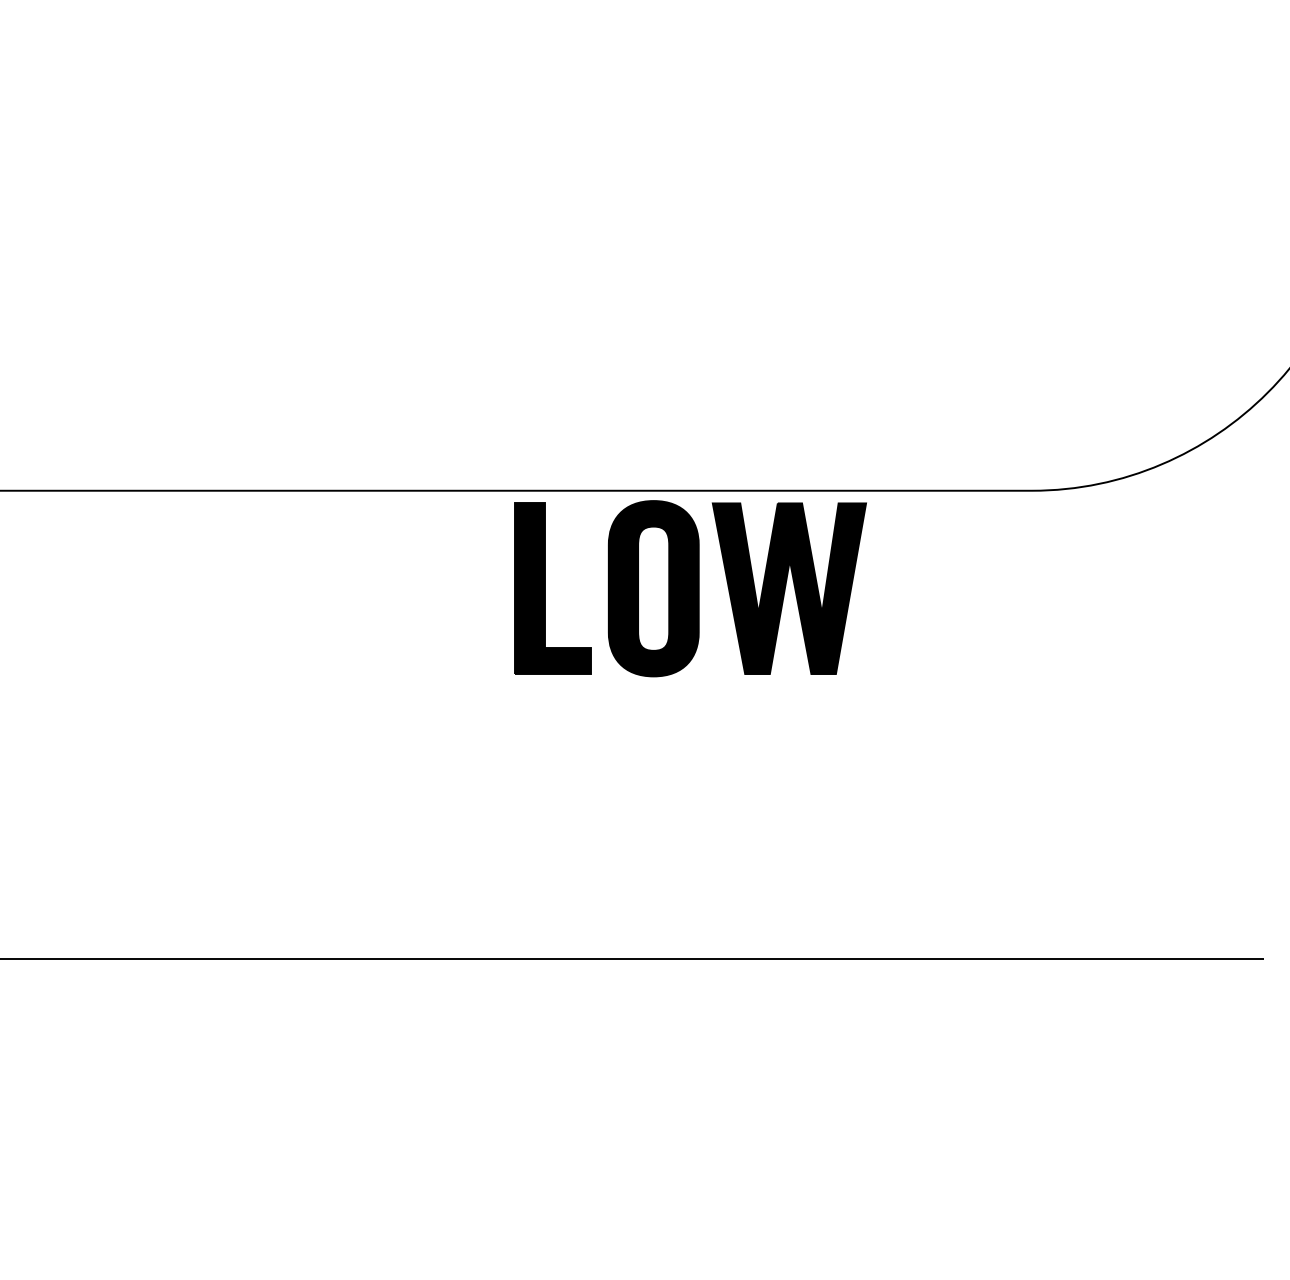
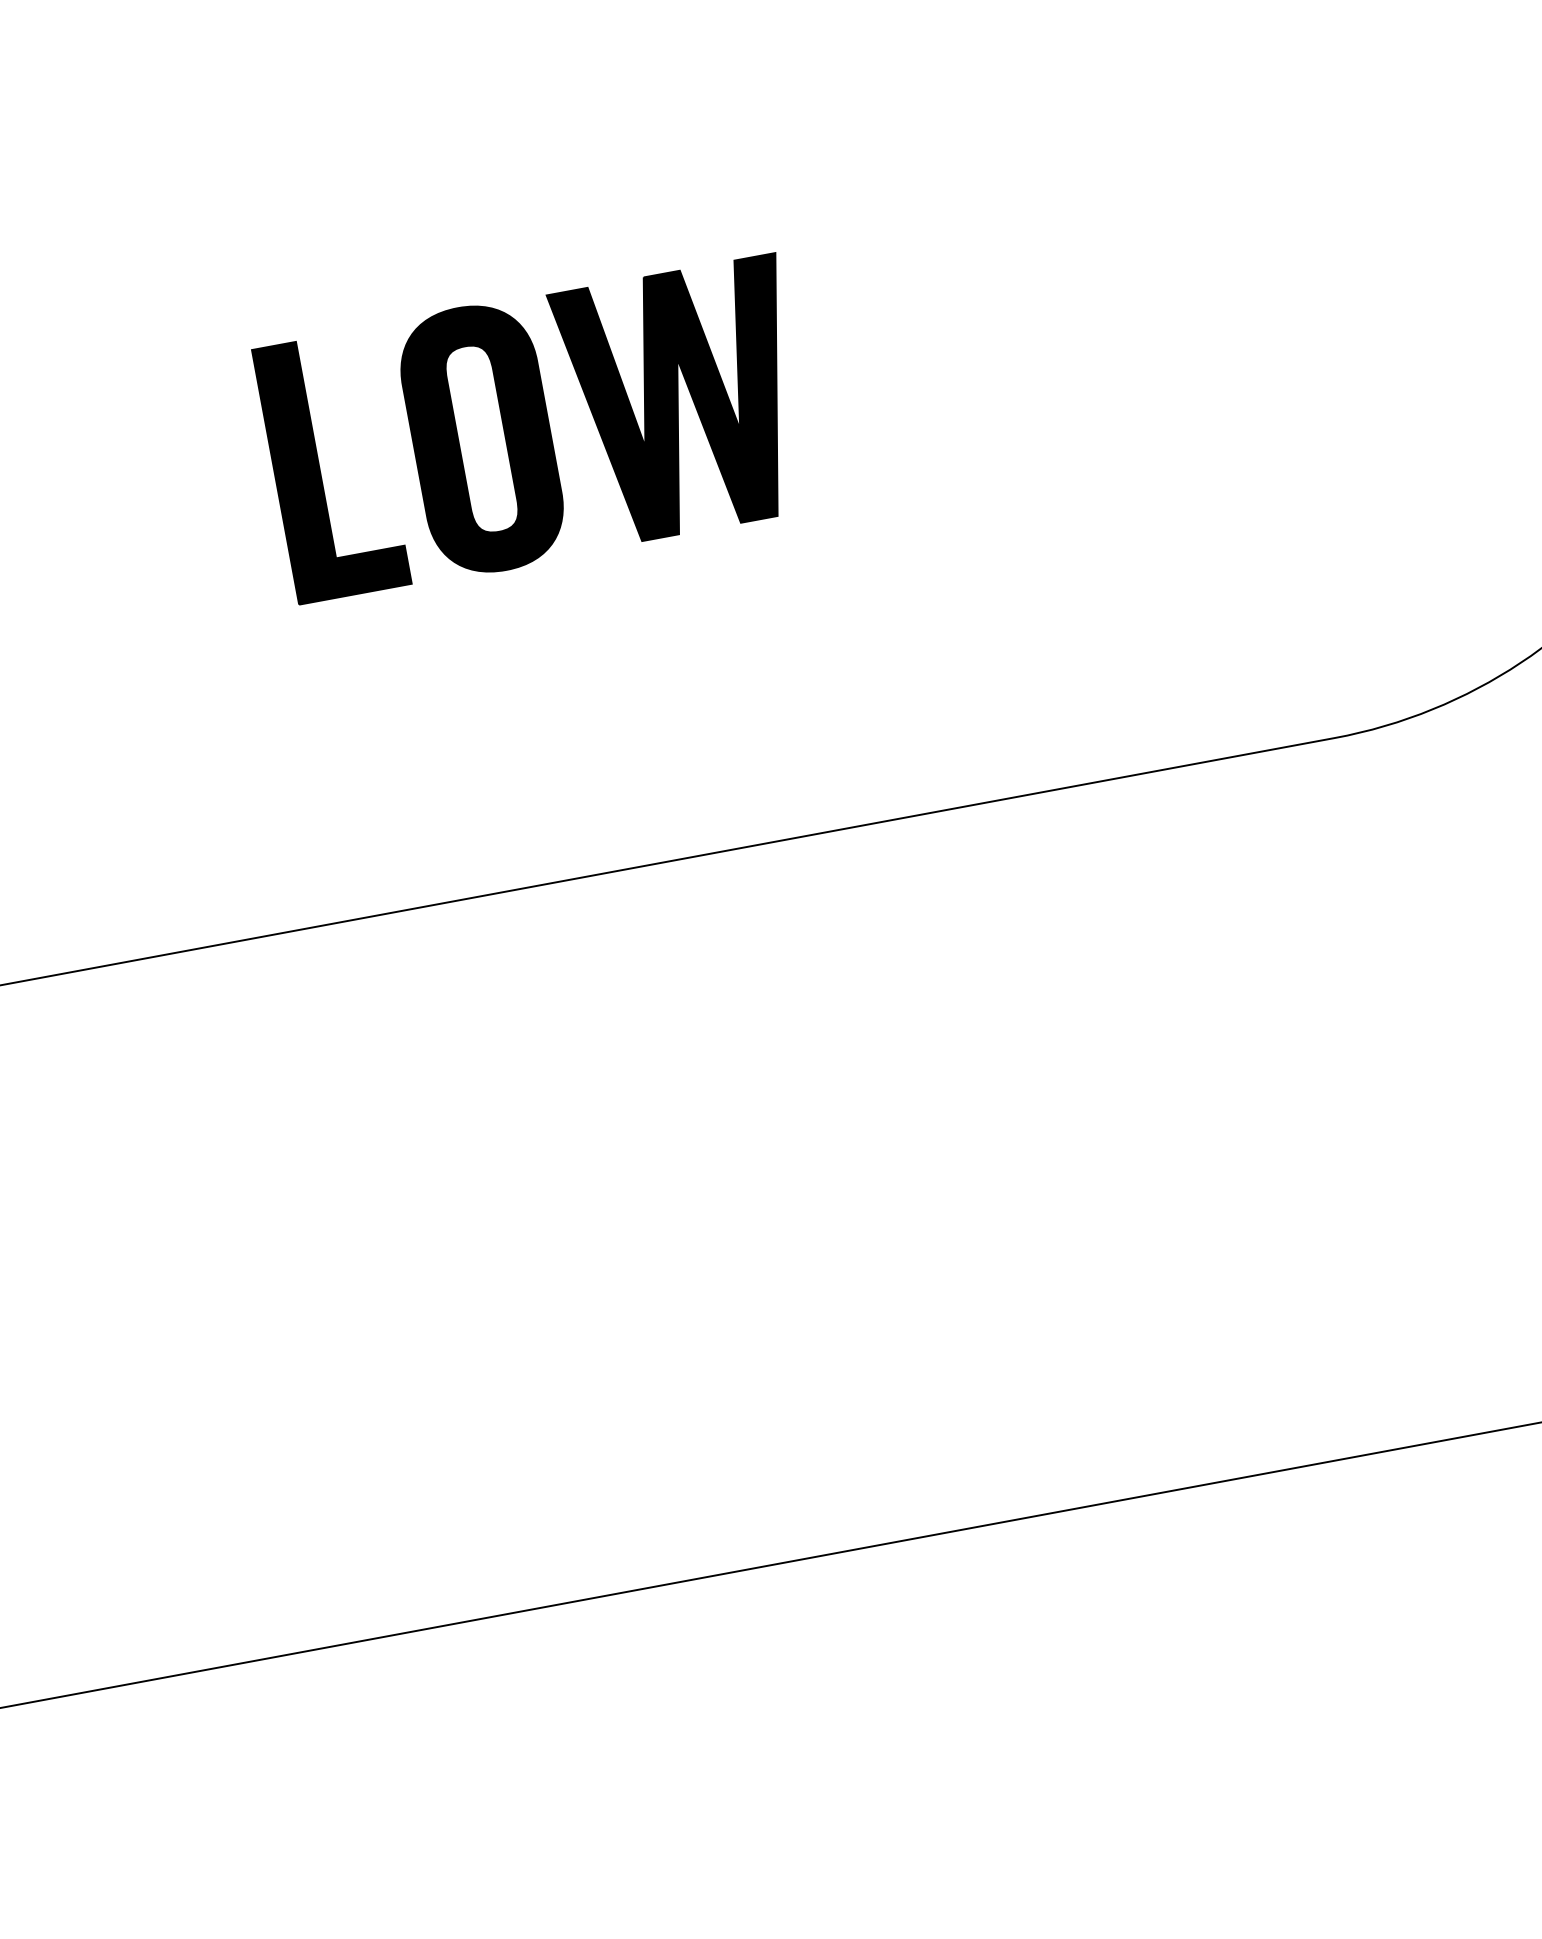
part: (690, 588) -> (536, 428), moved

